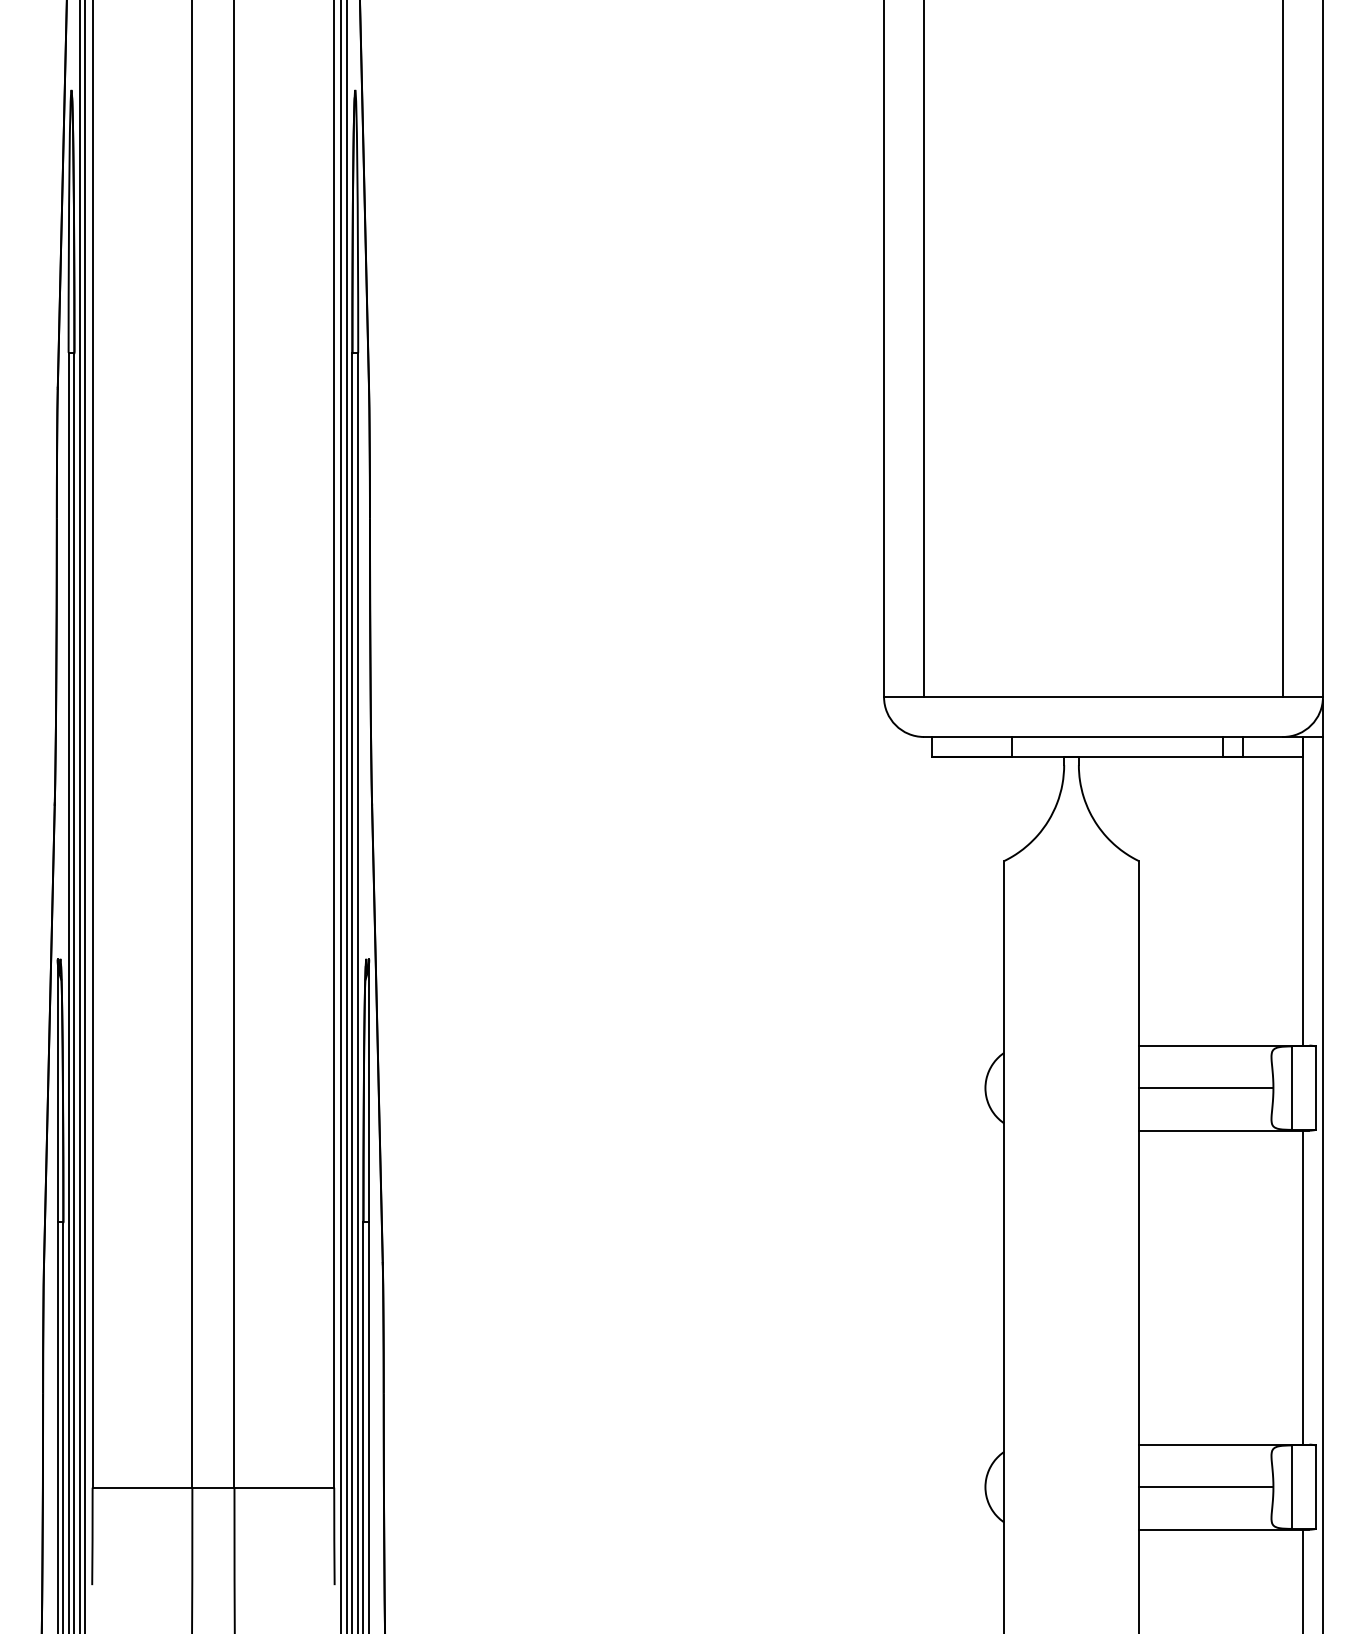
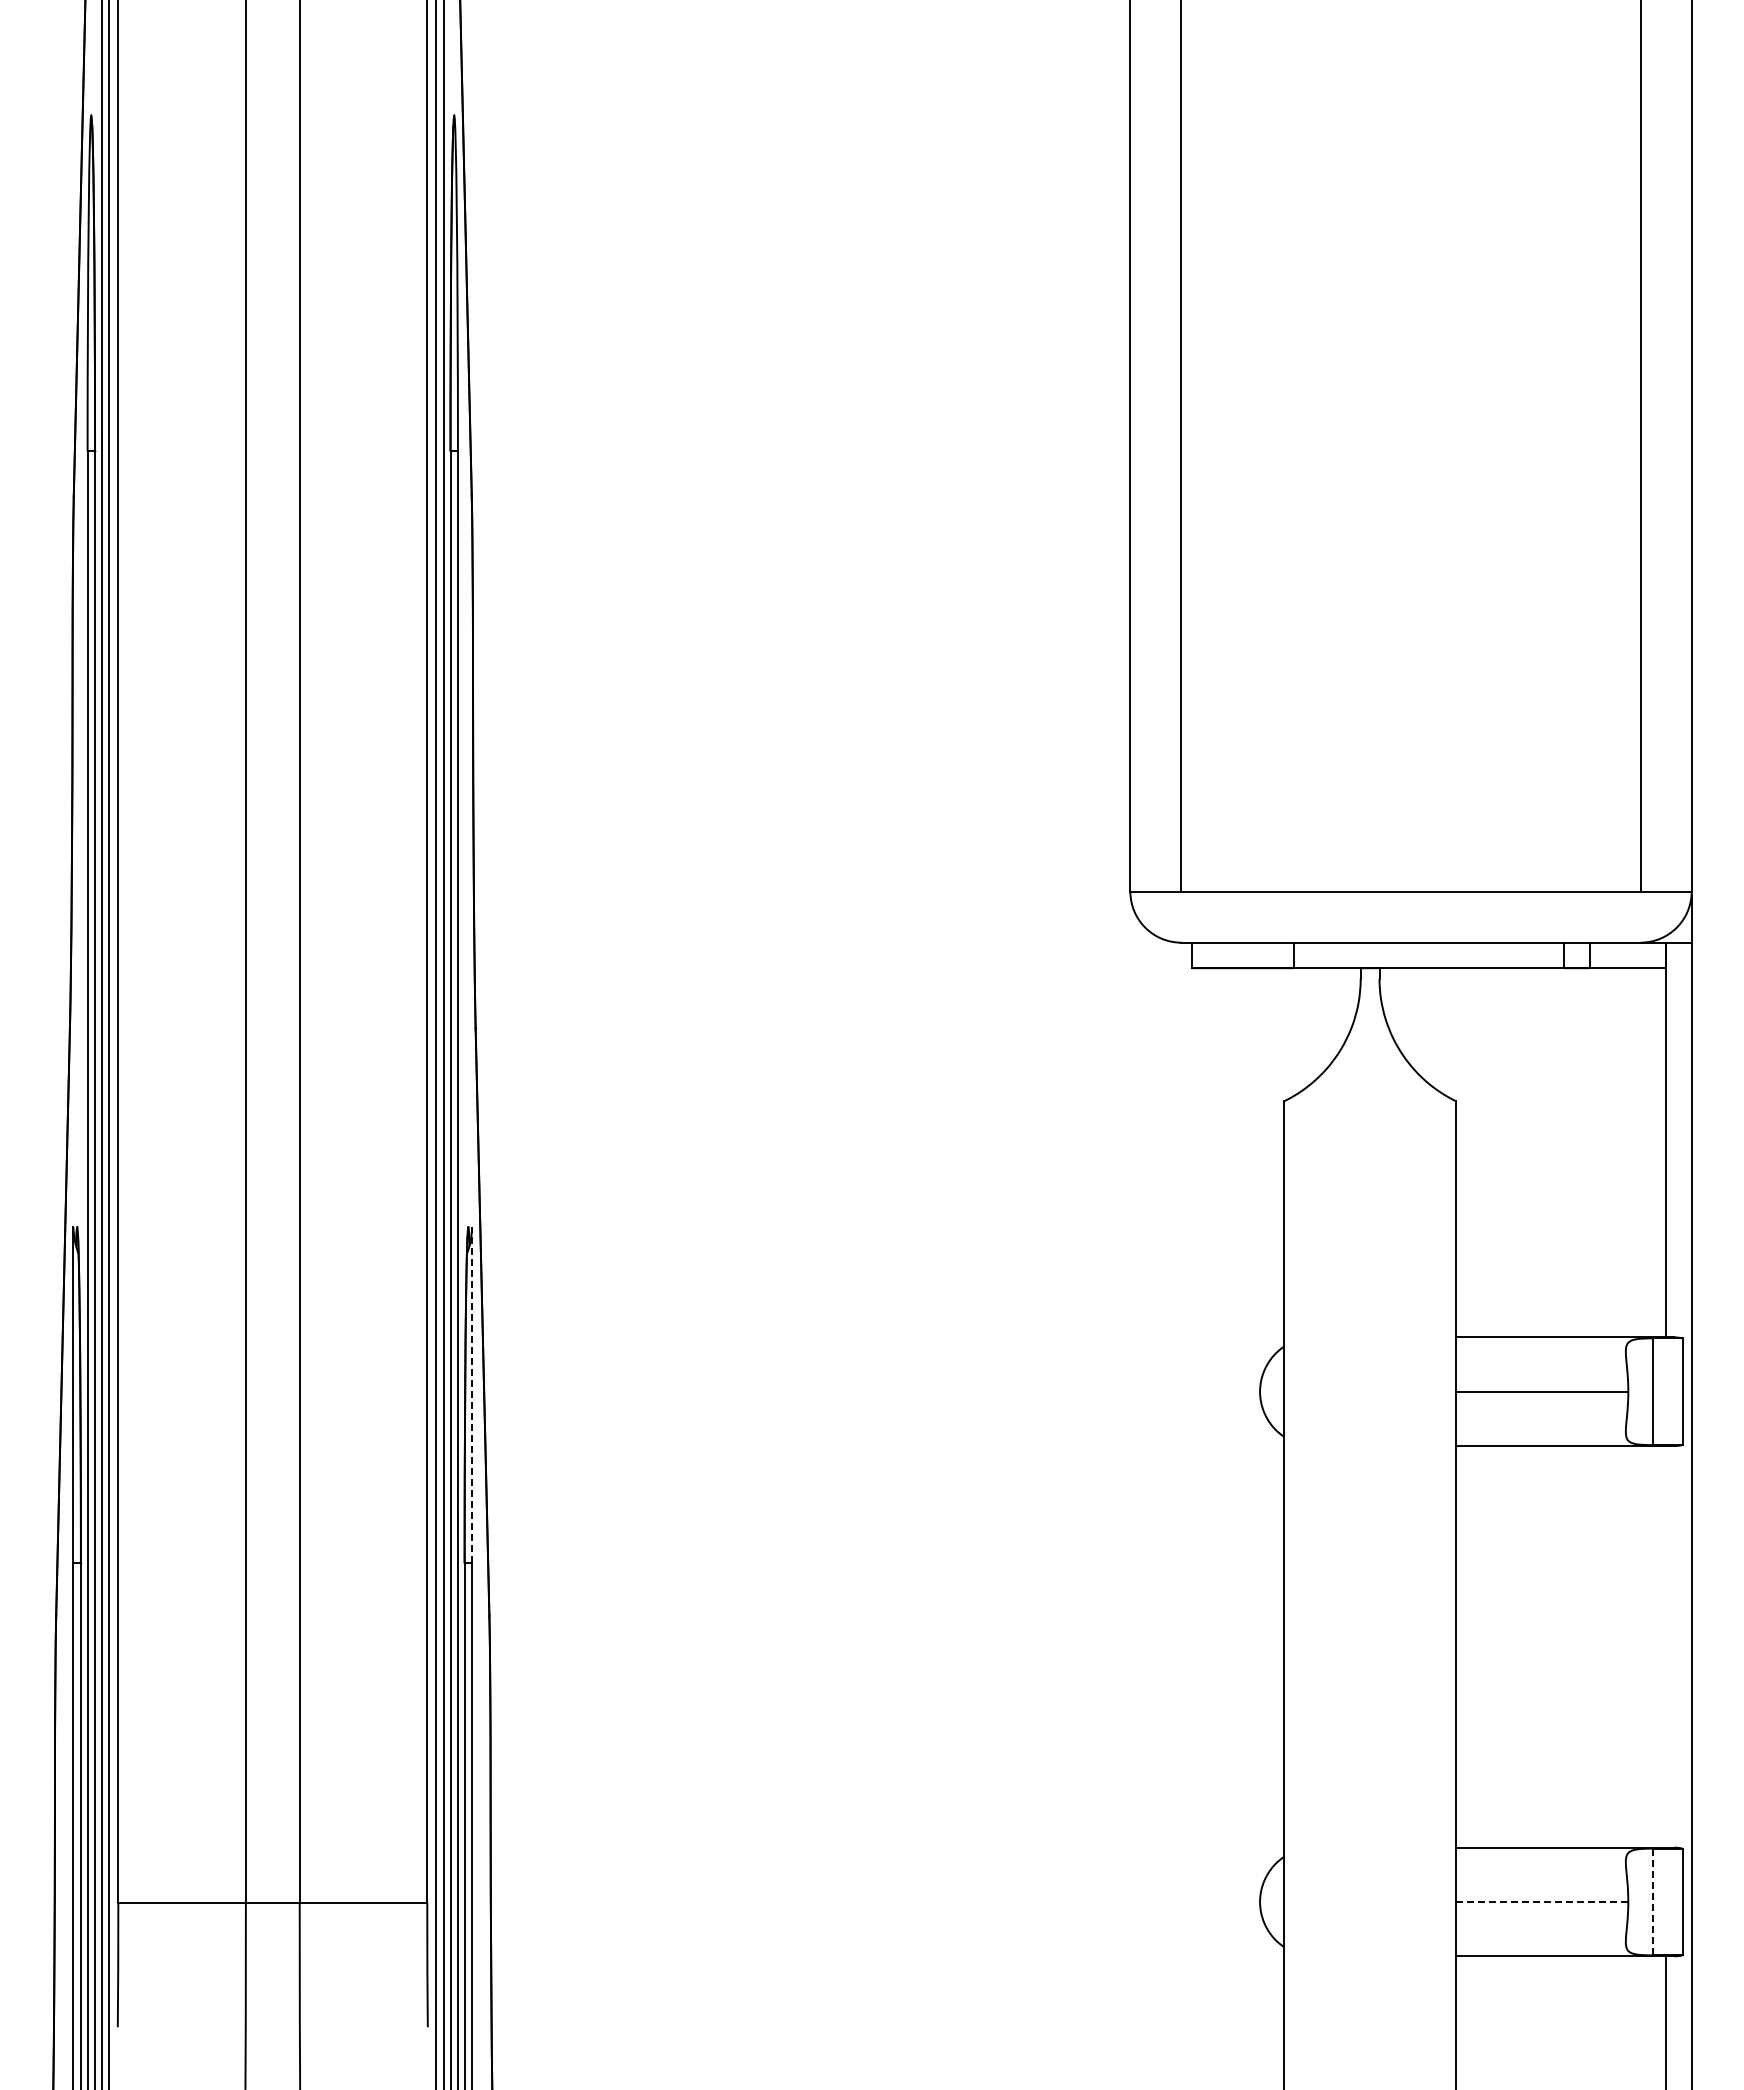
line: (369, 1090) -> (472, 1394), solid -> dashed
line: (1303, 1287) -> (1666, 1646), removed
line: (1205, 1486) -> (1541, 1901), solid -> dashed
line: (1292, 1487) -> (1652, 1902), solid -> dashed

